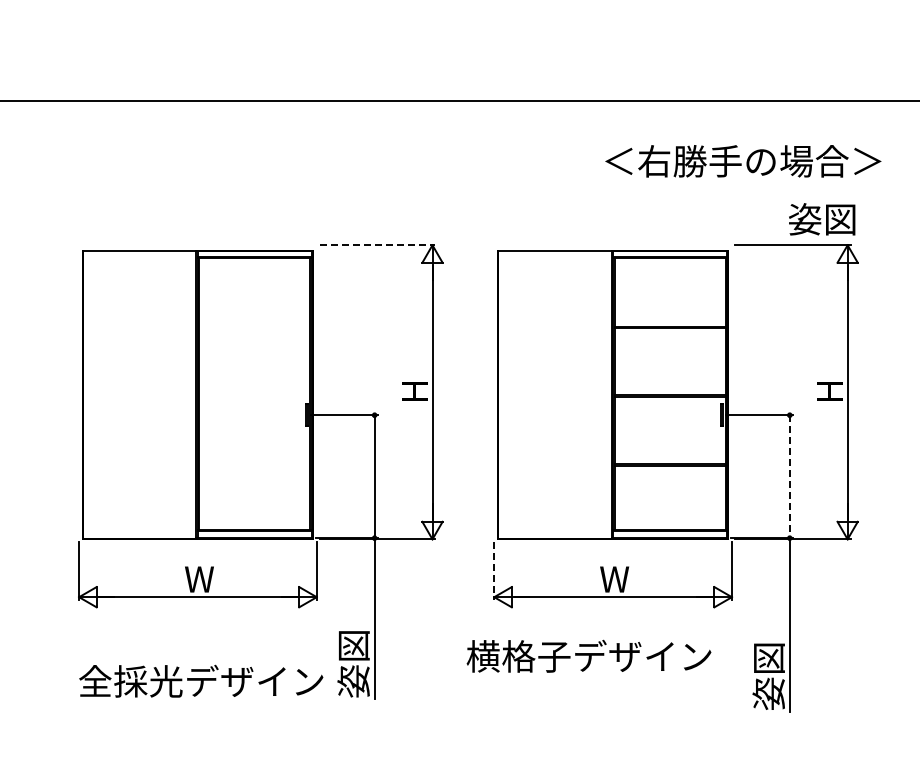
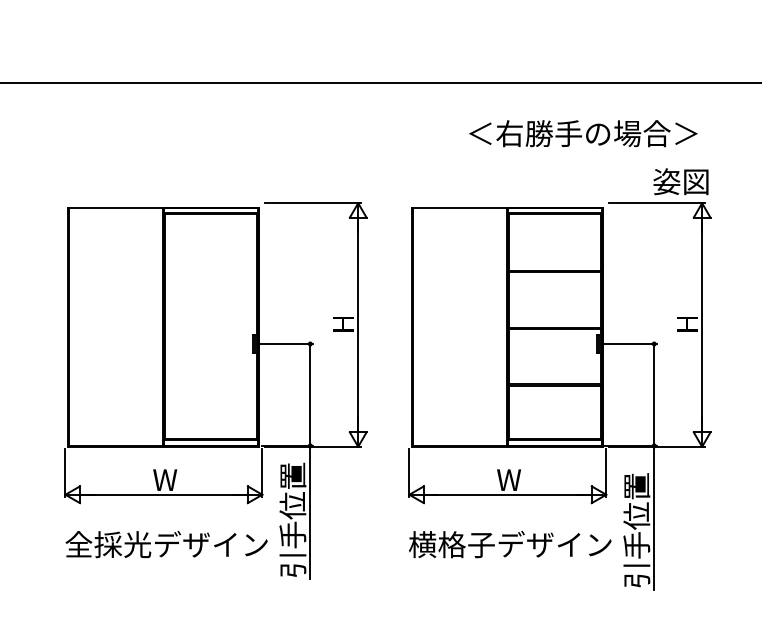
text: (743, 161) -> (583, 133), moved
line: (377, 245) -> (312, 203), dashed -> solid
line: (789, 477) -> (653, 395), dashed -> solid
line: (494, 571) -> (409, 473), dashed -> solid
text: (353, 627) -> (292, 519), 姿図 -> 引手位置
text: (768, 640) -> (636, 530), 姿図 -> 引手位置
text: (588, 655) -> (509, 543), moved
text: (201, 680) -> (166, 543), moved

